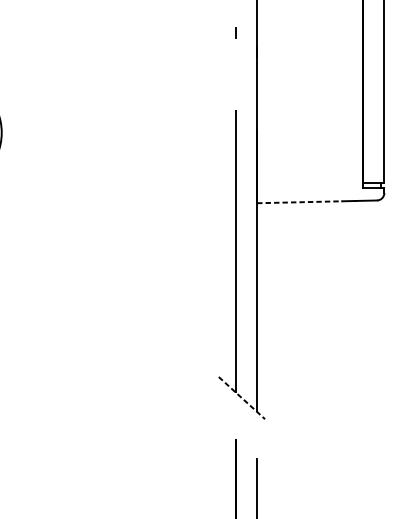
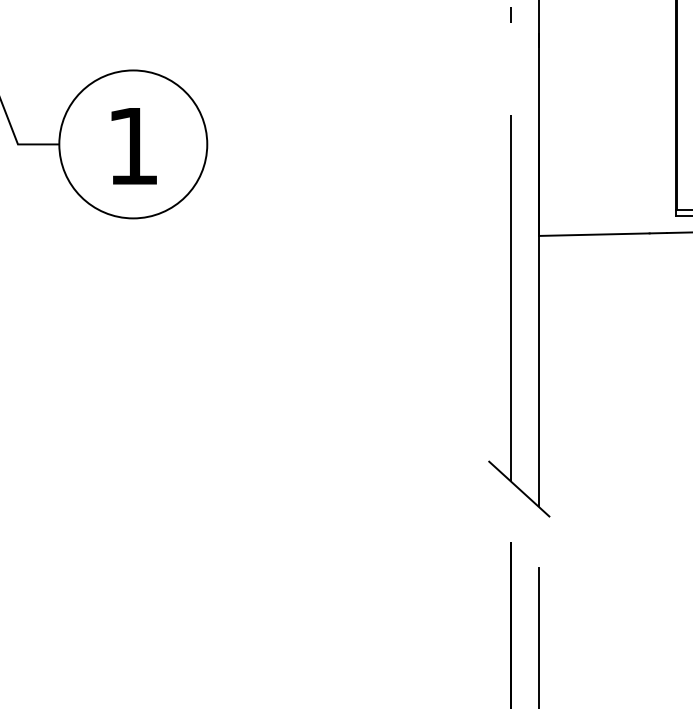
line: (299, 202) -> (594, 234), dashed -> solid
line: (242, 398) -> (519, 489), dashed -> solid

